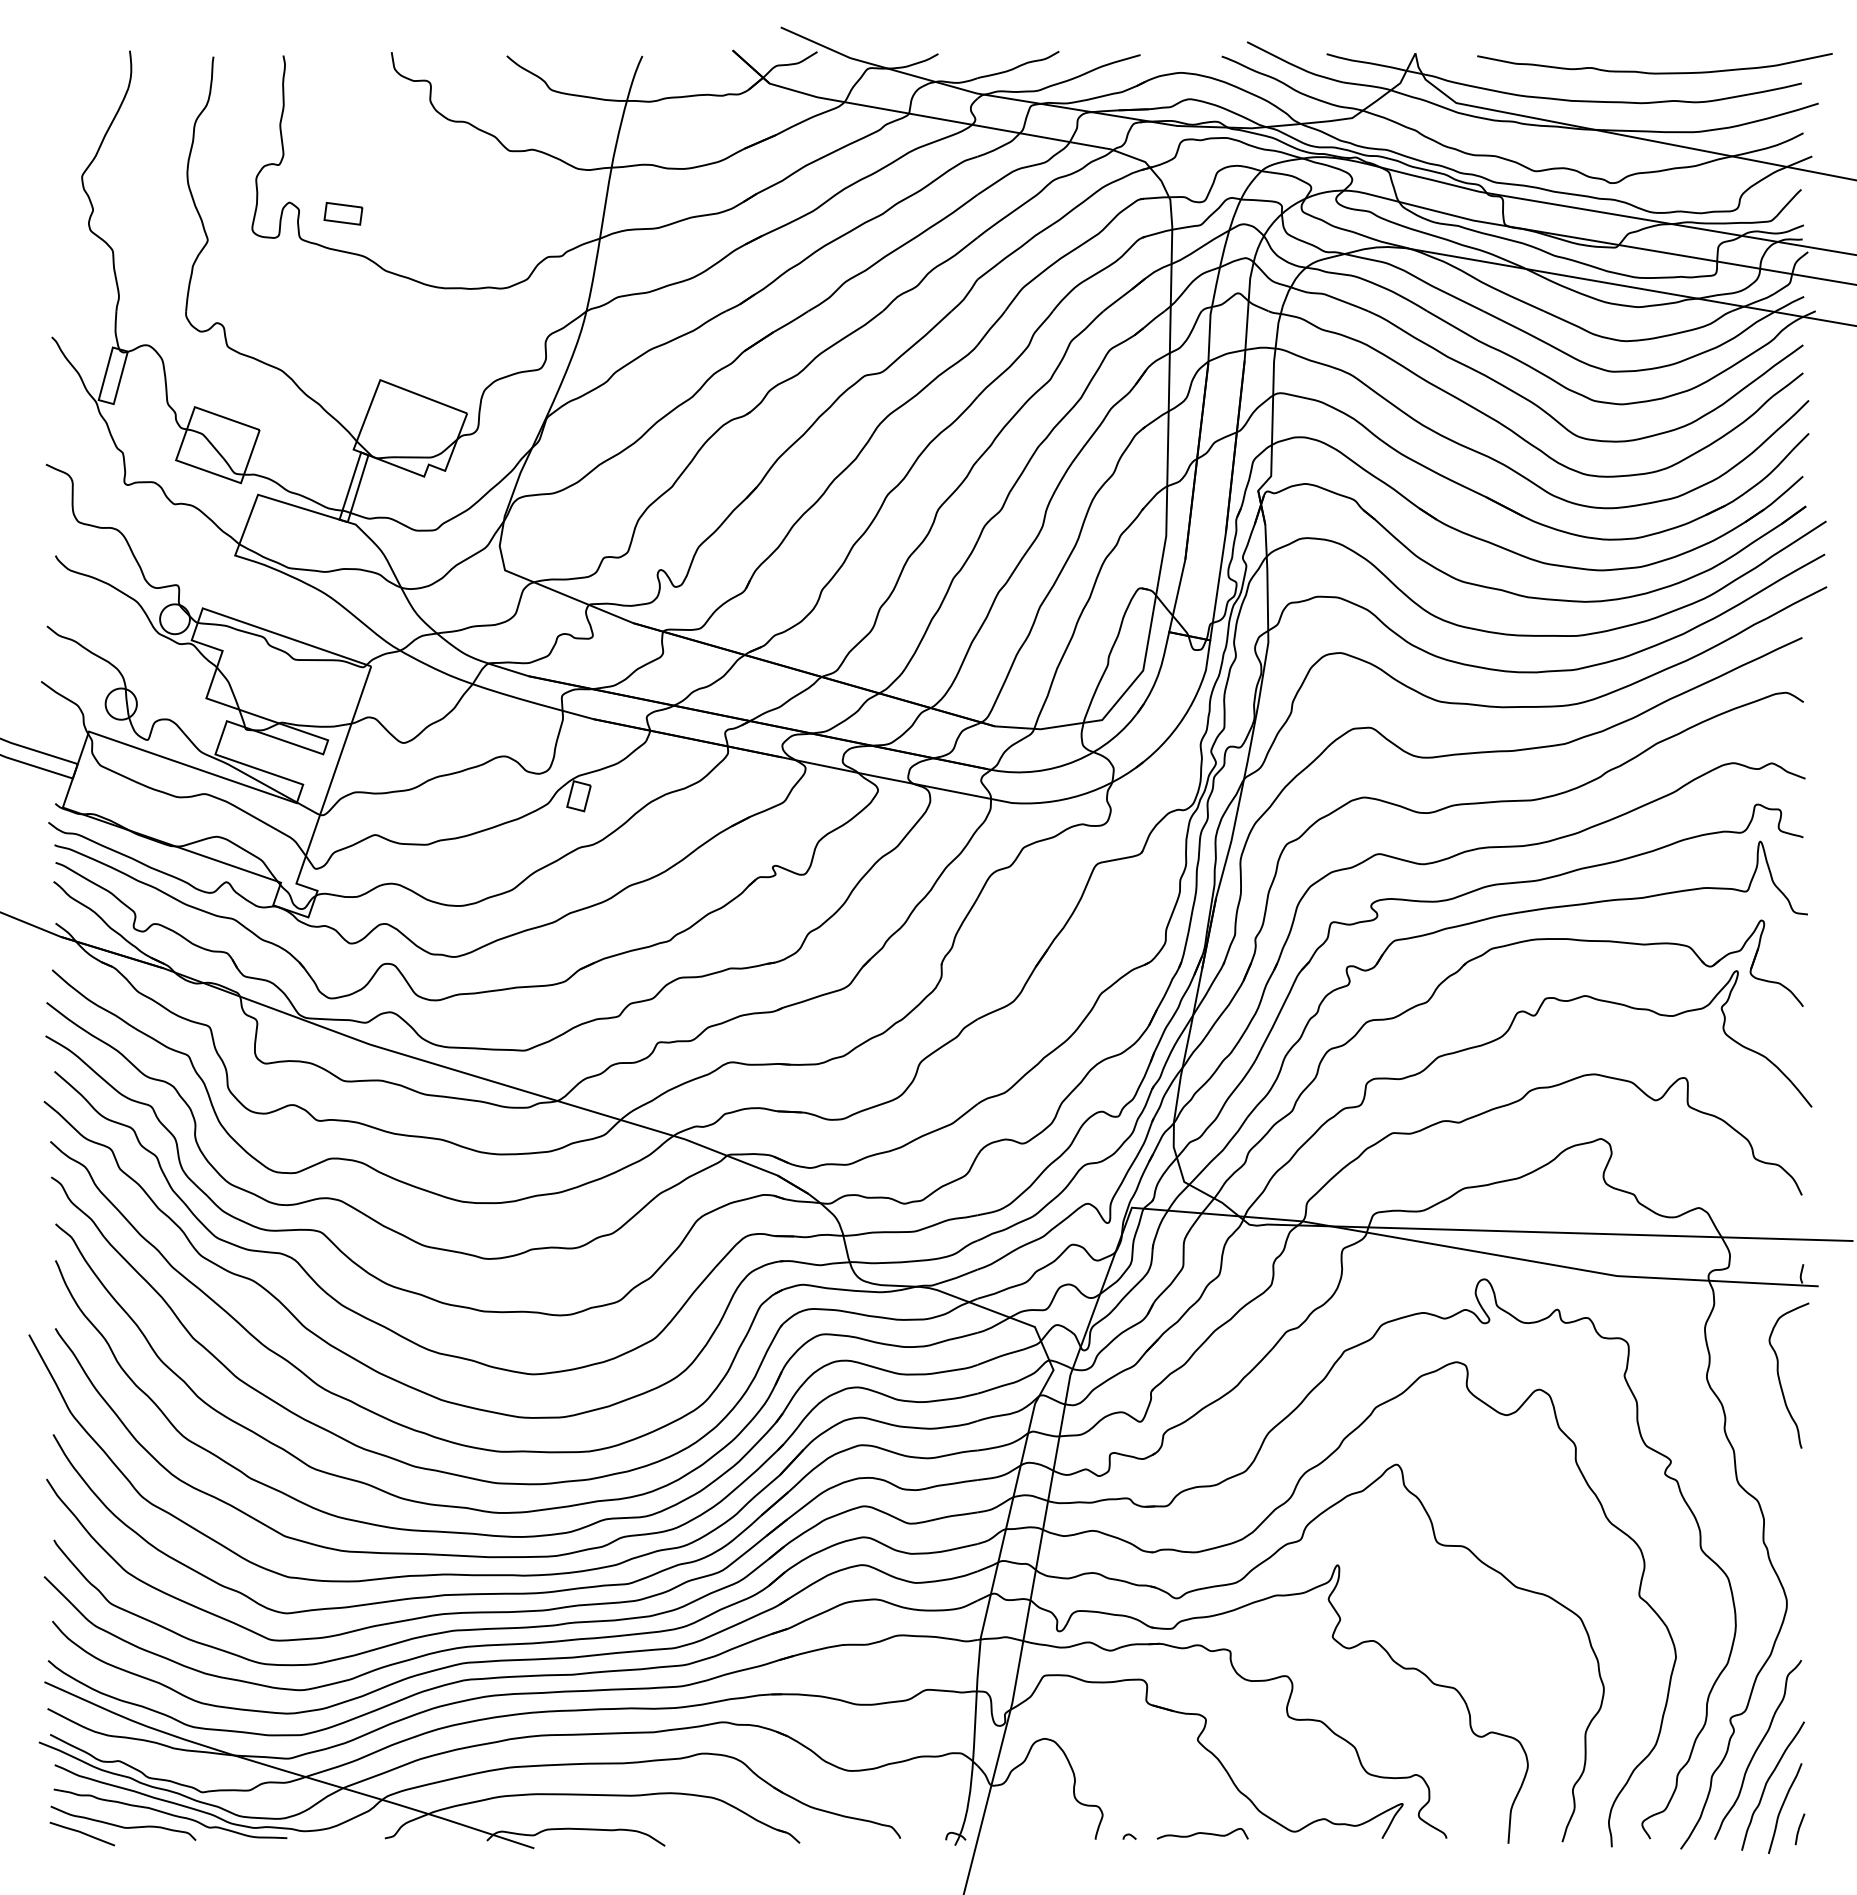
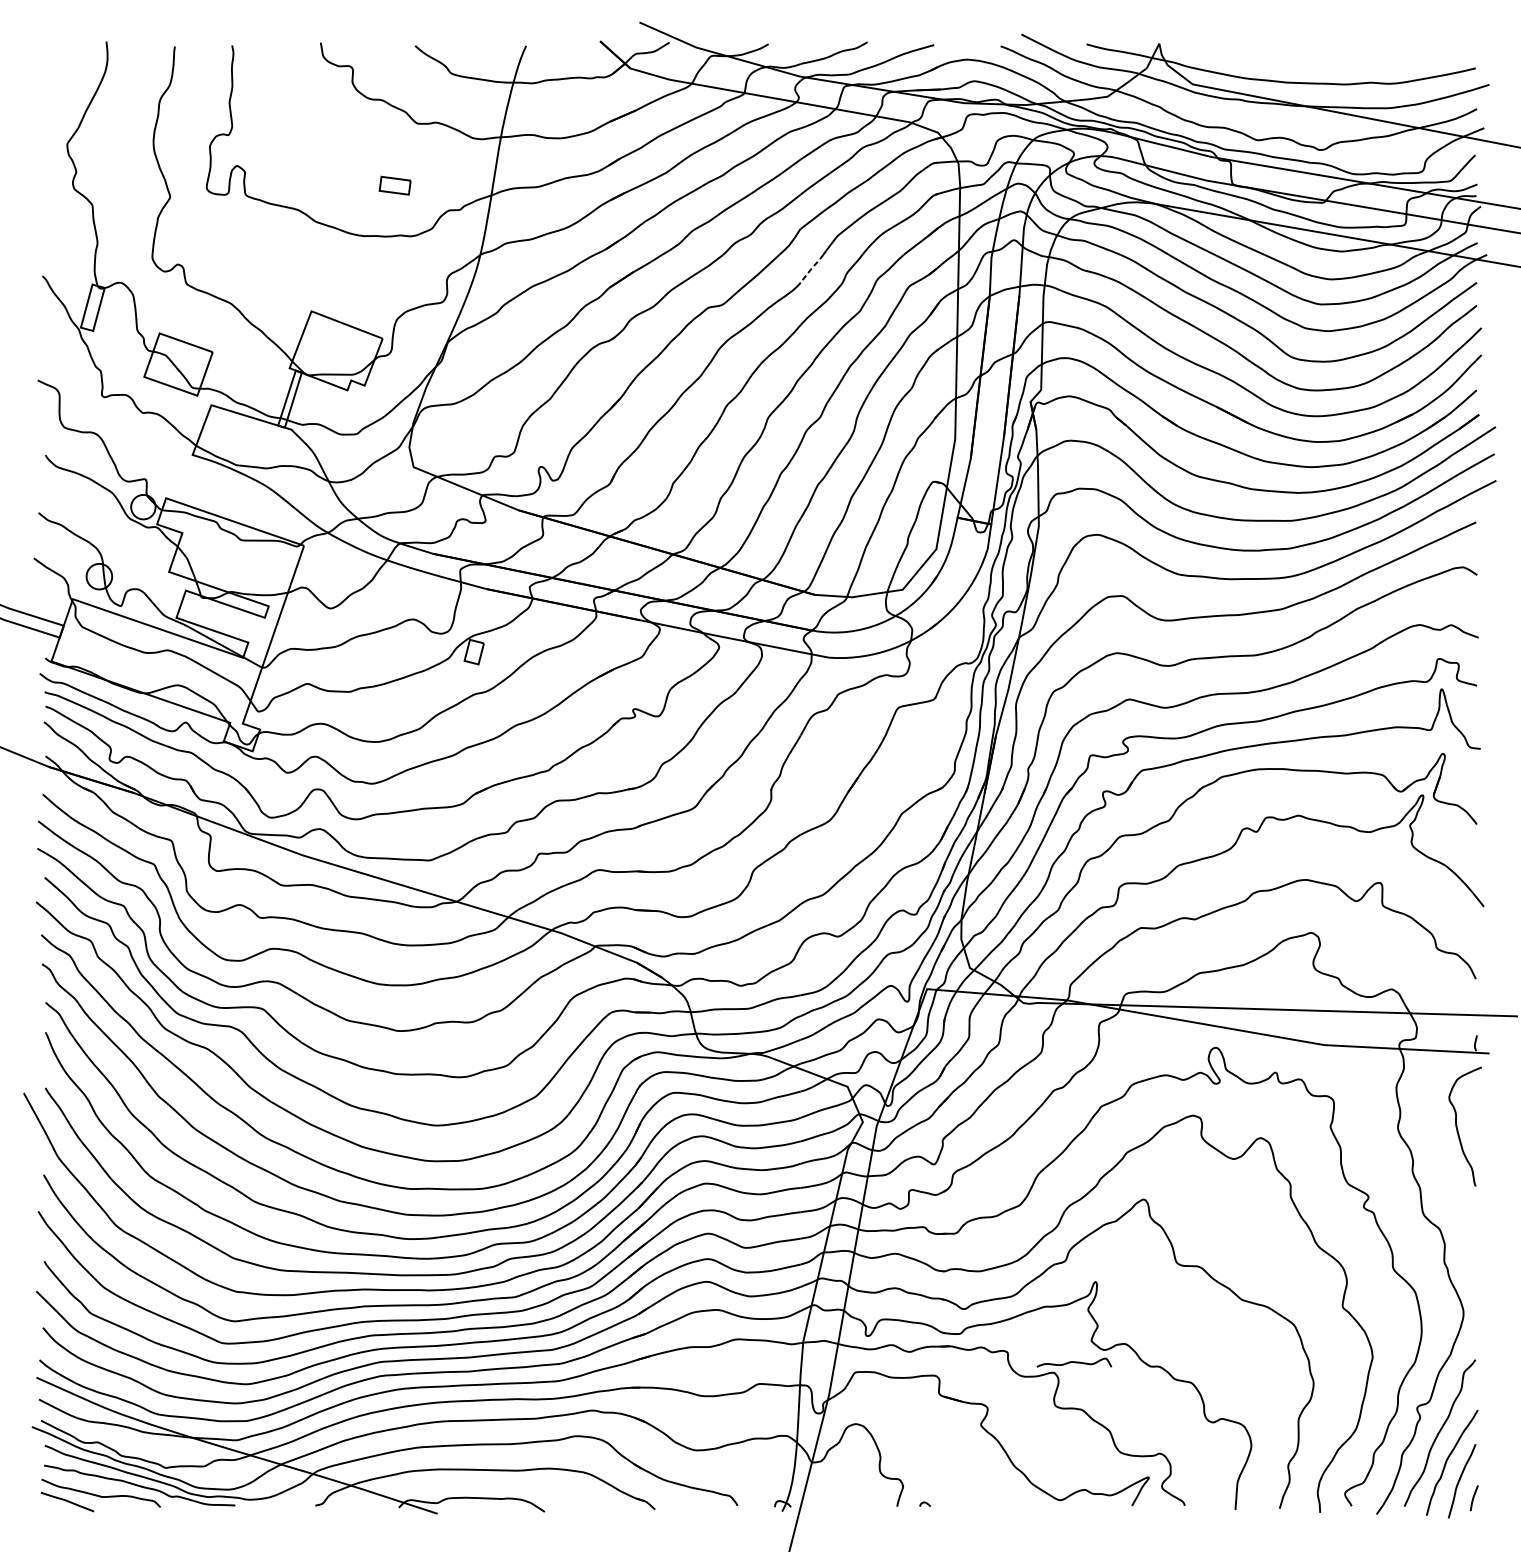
curve: (1654, 72) -> (1355, 59), removed
part: (343, 213) -> (395, 185), moved
line: (991, 328) -> (812, 269), solid -> dashed
curve: (1202, 1833) -> (1074, 1362), moved

